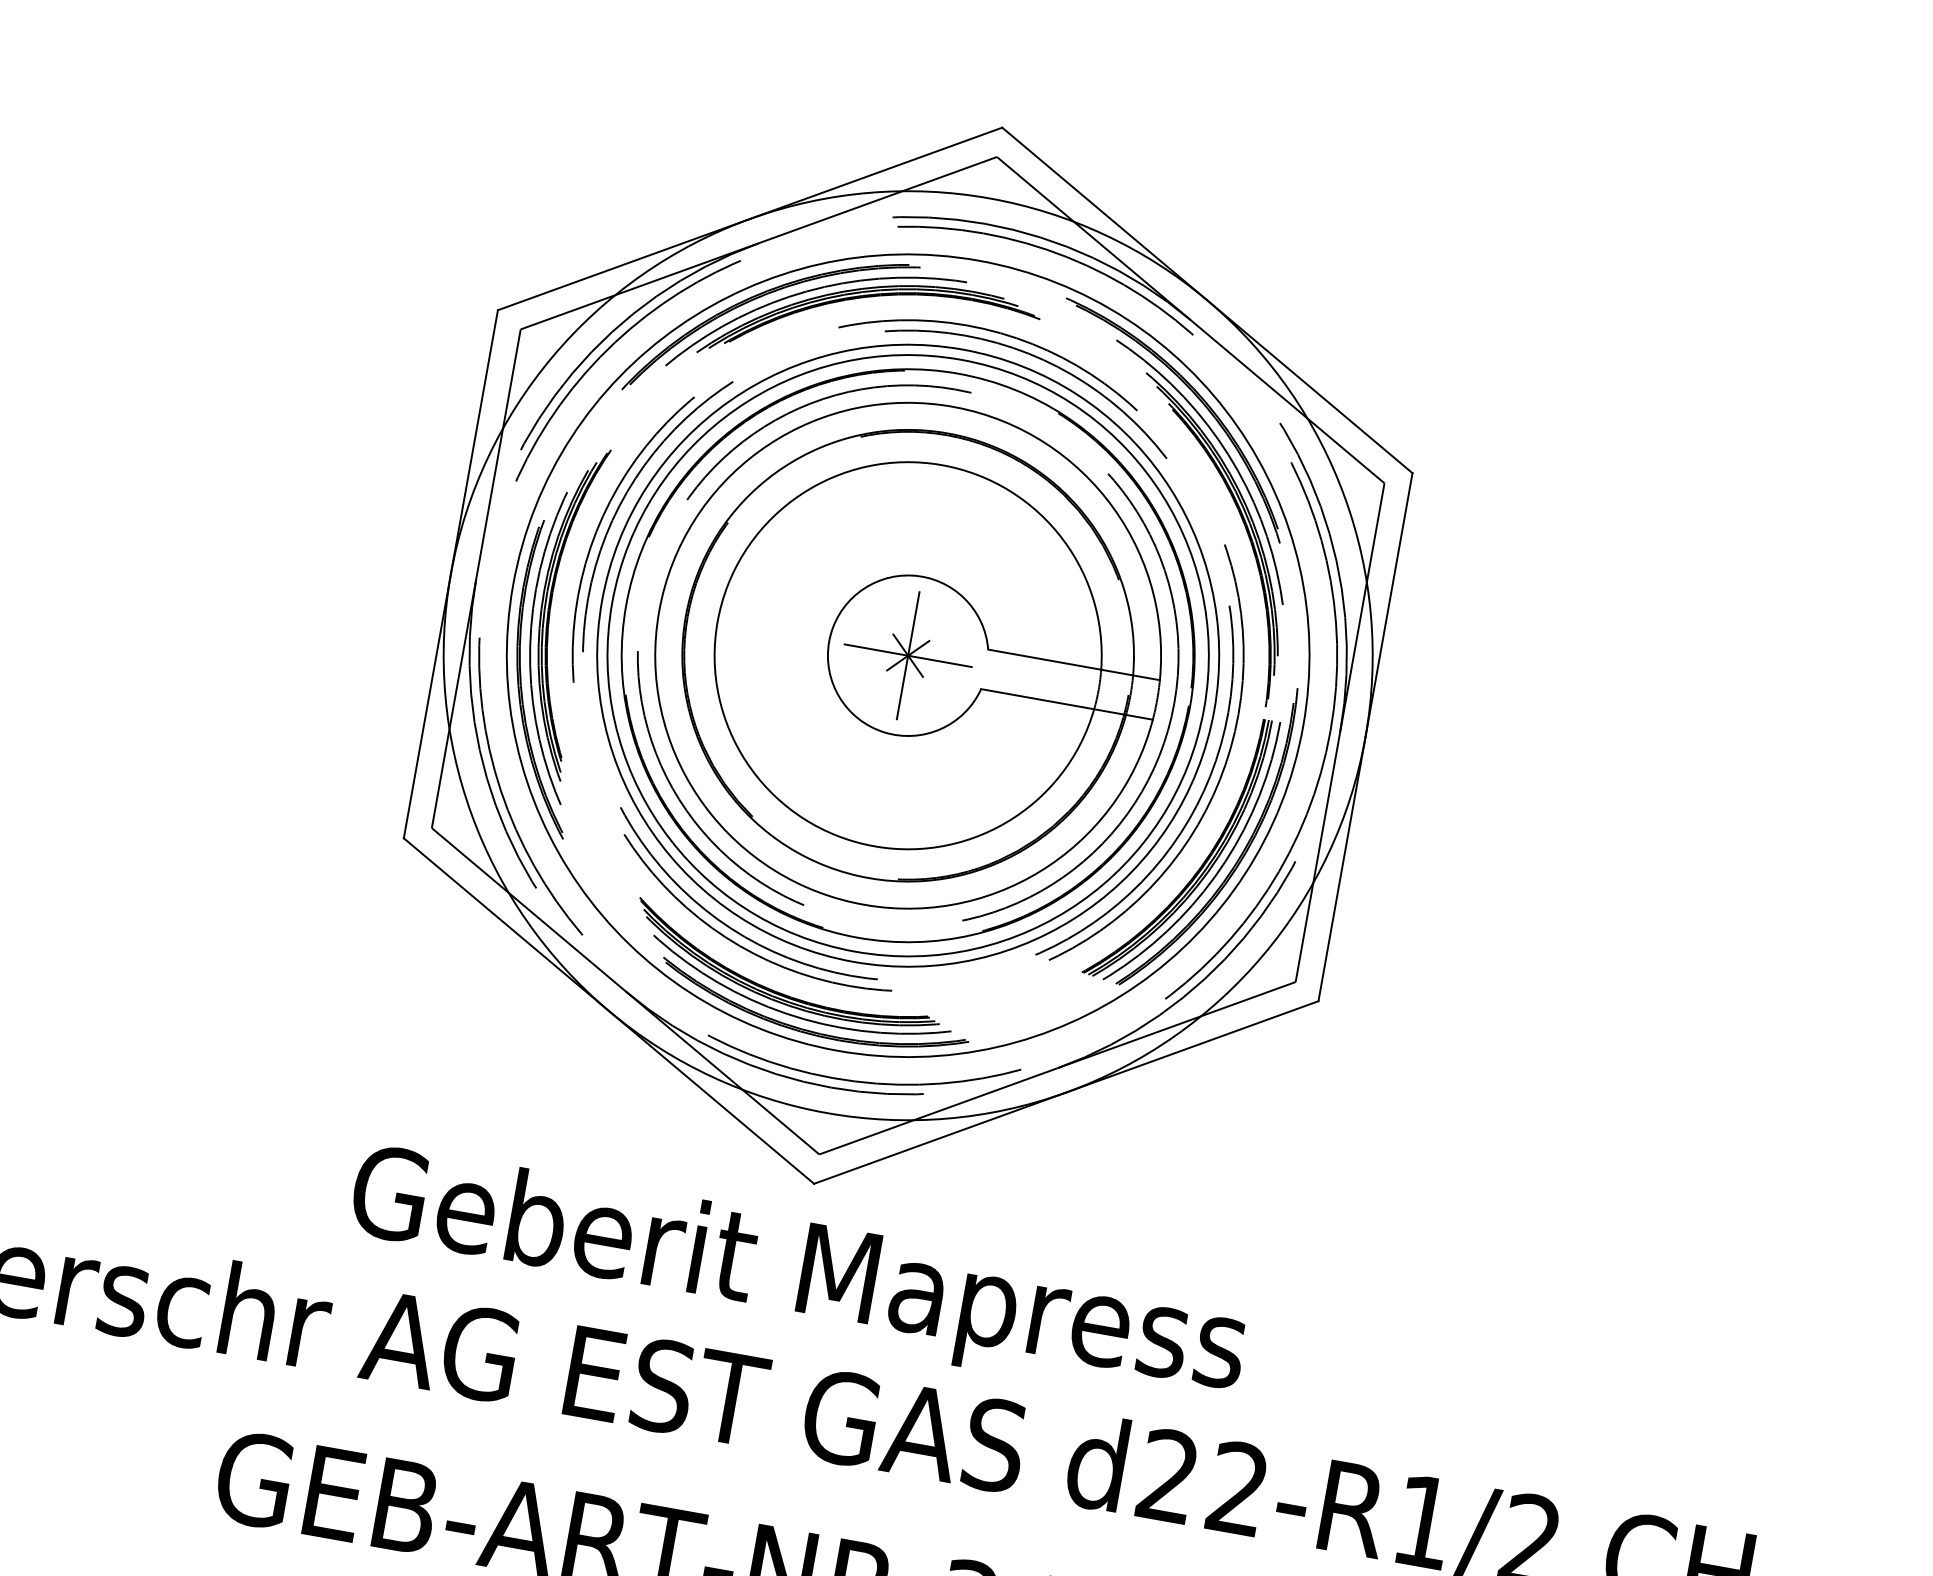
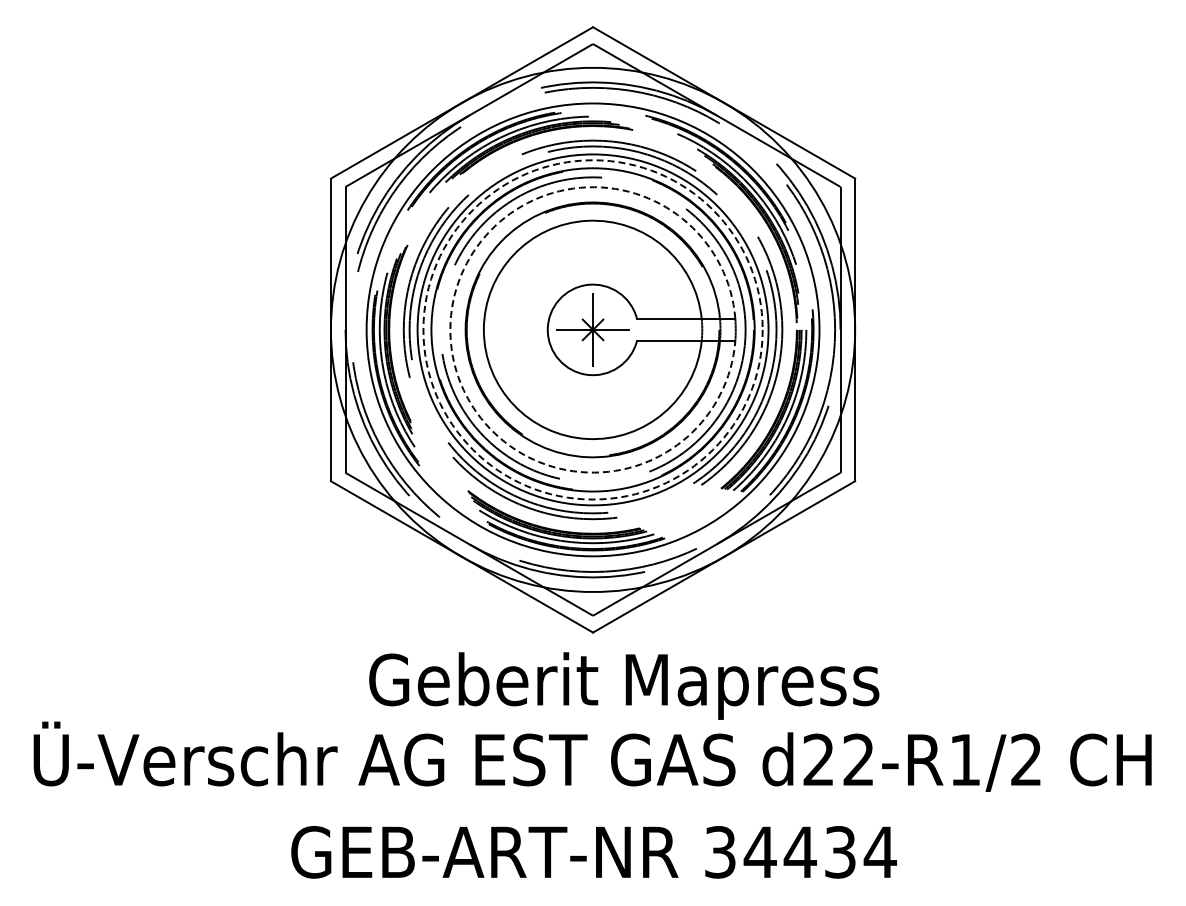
arc: (659, 610) -> (450, 329), solid -> dashed
circle: (907, 654) -> (592, 329), solid -> dashed
text: (798, 1276) -> (624, 685), moved

